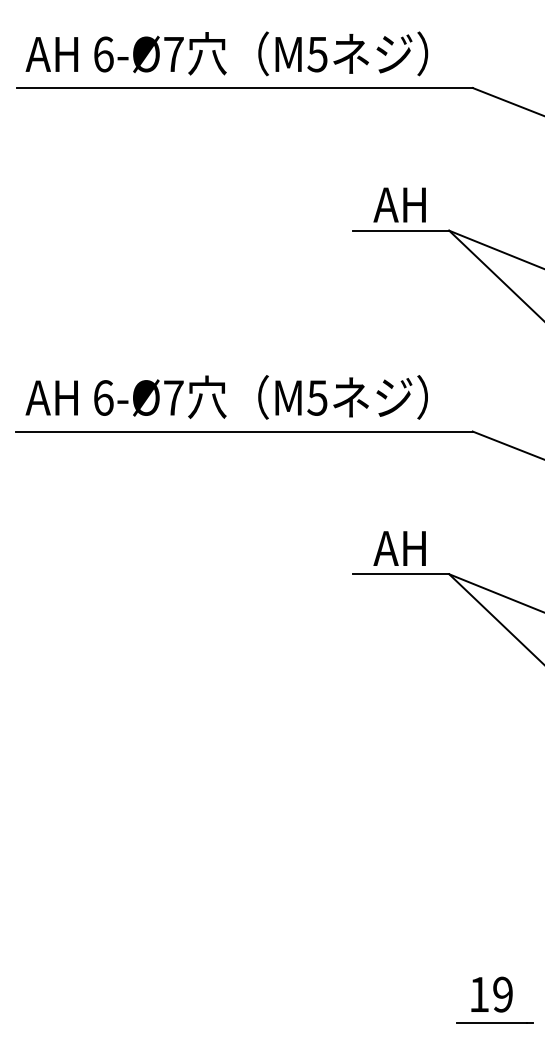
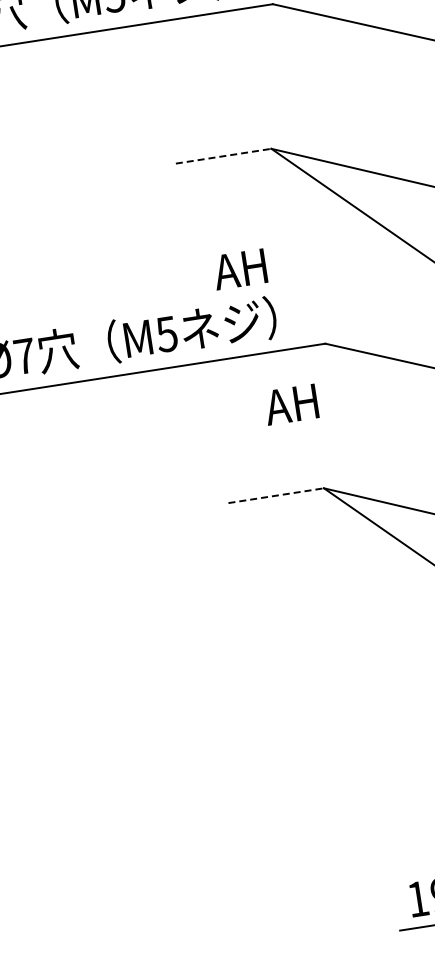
text: (399, 204) -> (239, 268), moved
line: (401, 230) -> (224, 155), solid -> dashed
text: (399, 548) -> (291, 404), moved
line: (401, 574) -> (276, 495), solid -> dashed

